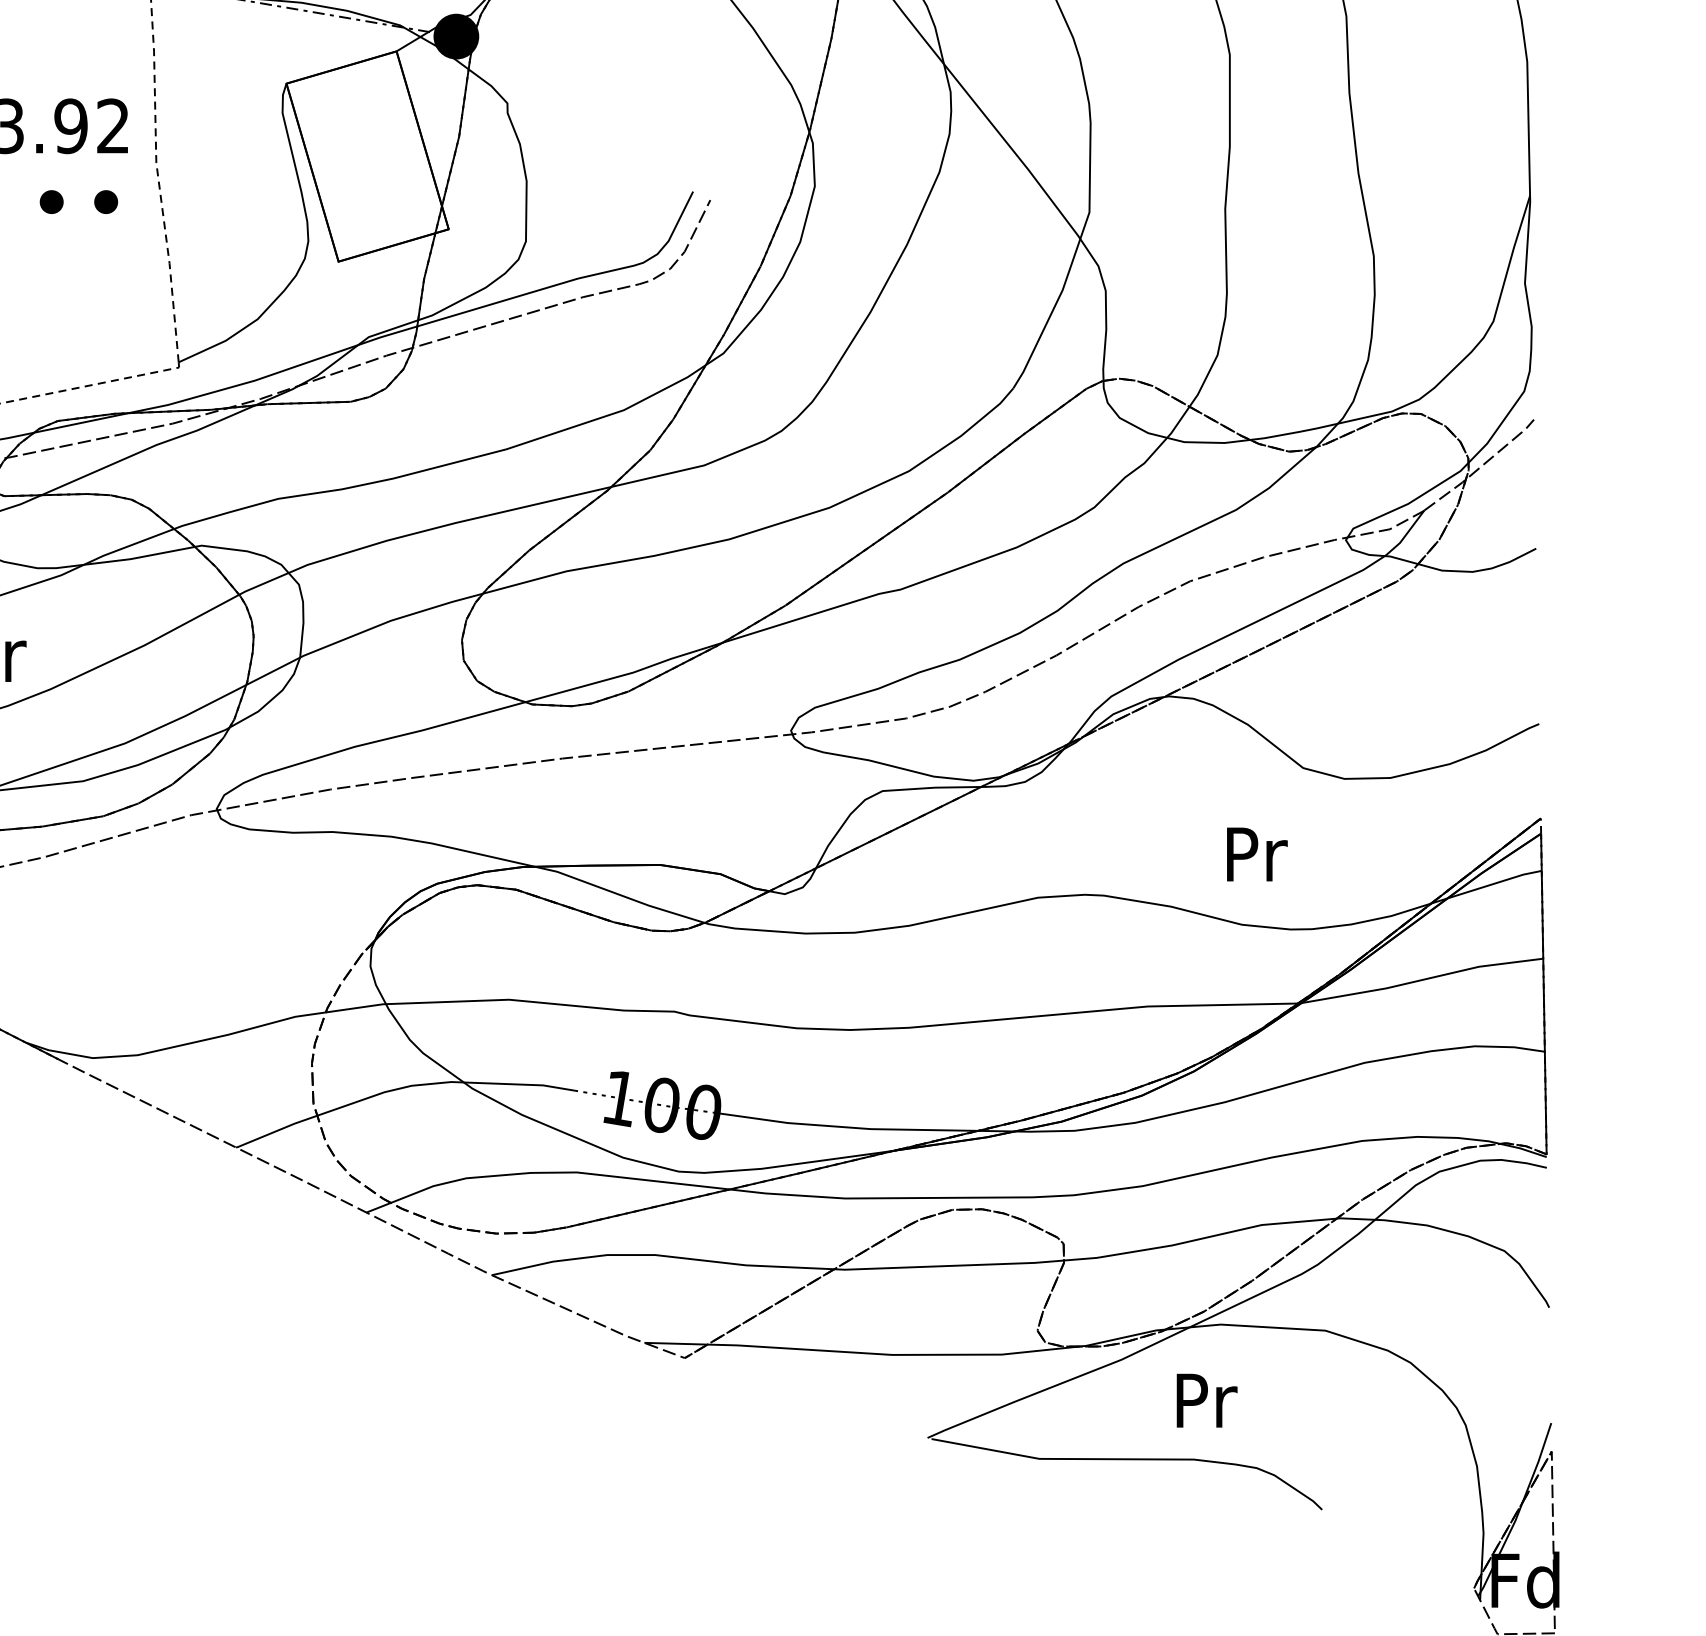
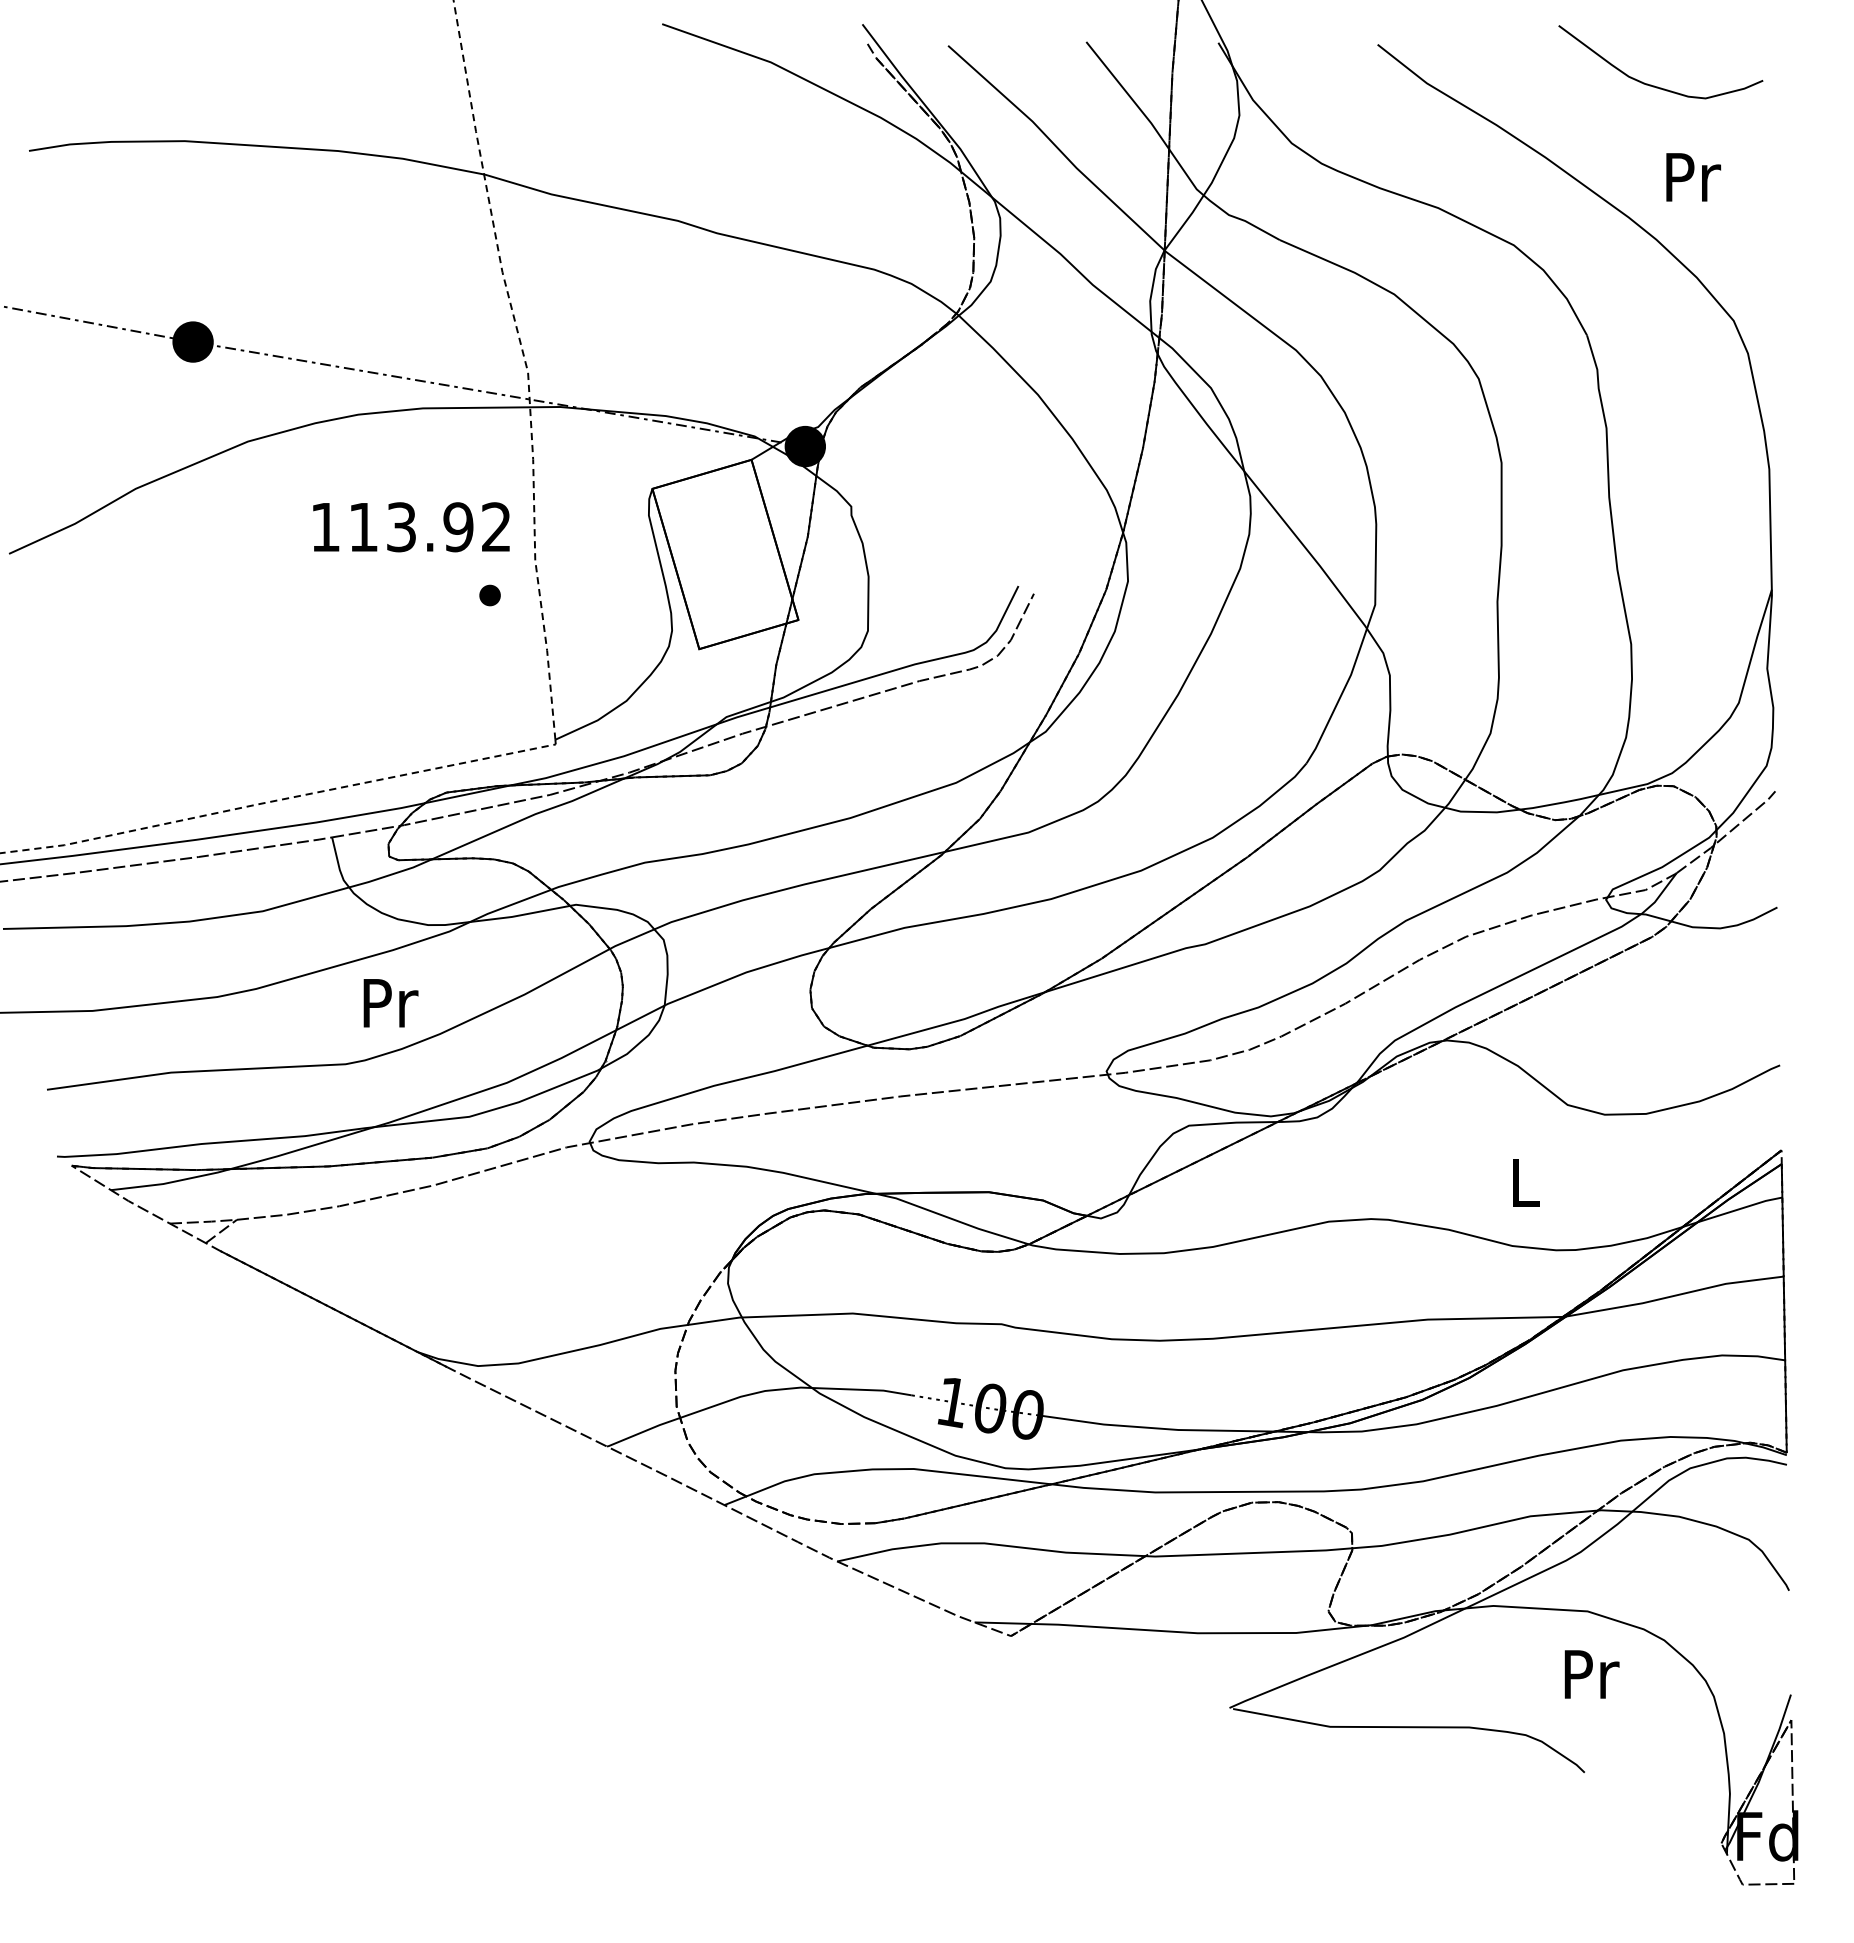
part: (51, 202) -> (440, 595), removed
text: (1257, 854) -> (1526, 1182), Pr -> L
text: (1206, 1400) -> (1591, 1674), moved

